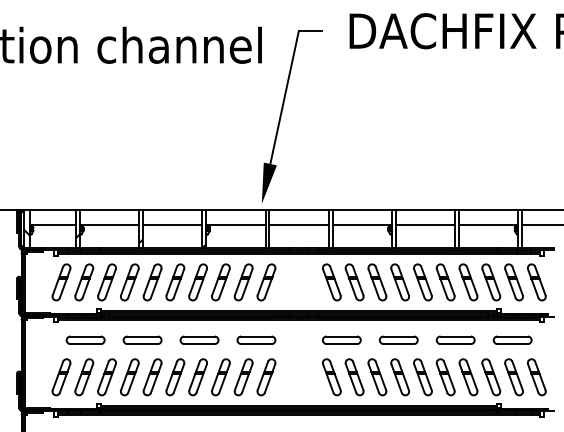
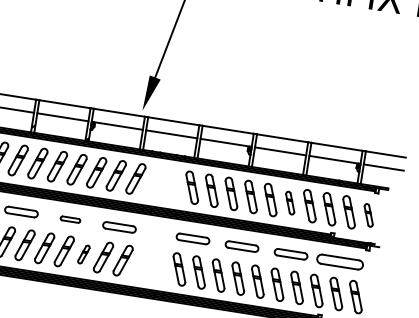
part: (445, 282) -> (290, 203), size x0.7
part: (536, 282) -> (368, 215), size x0.7
part: (199, 339) -> (70, 219), size x0.6
part: (512, 339) -> (340, 261), size x1.4
part: (220, 377) -> (83, 254), size x0.6

